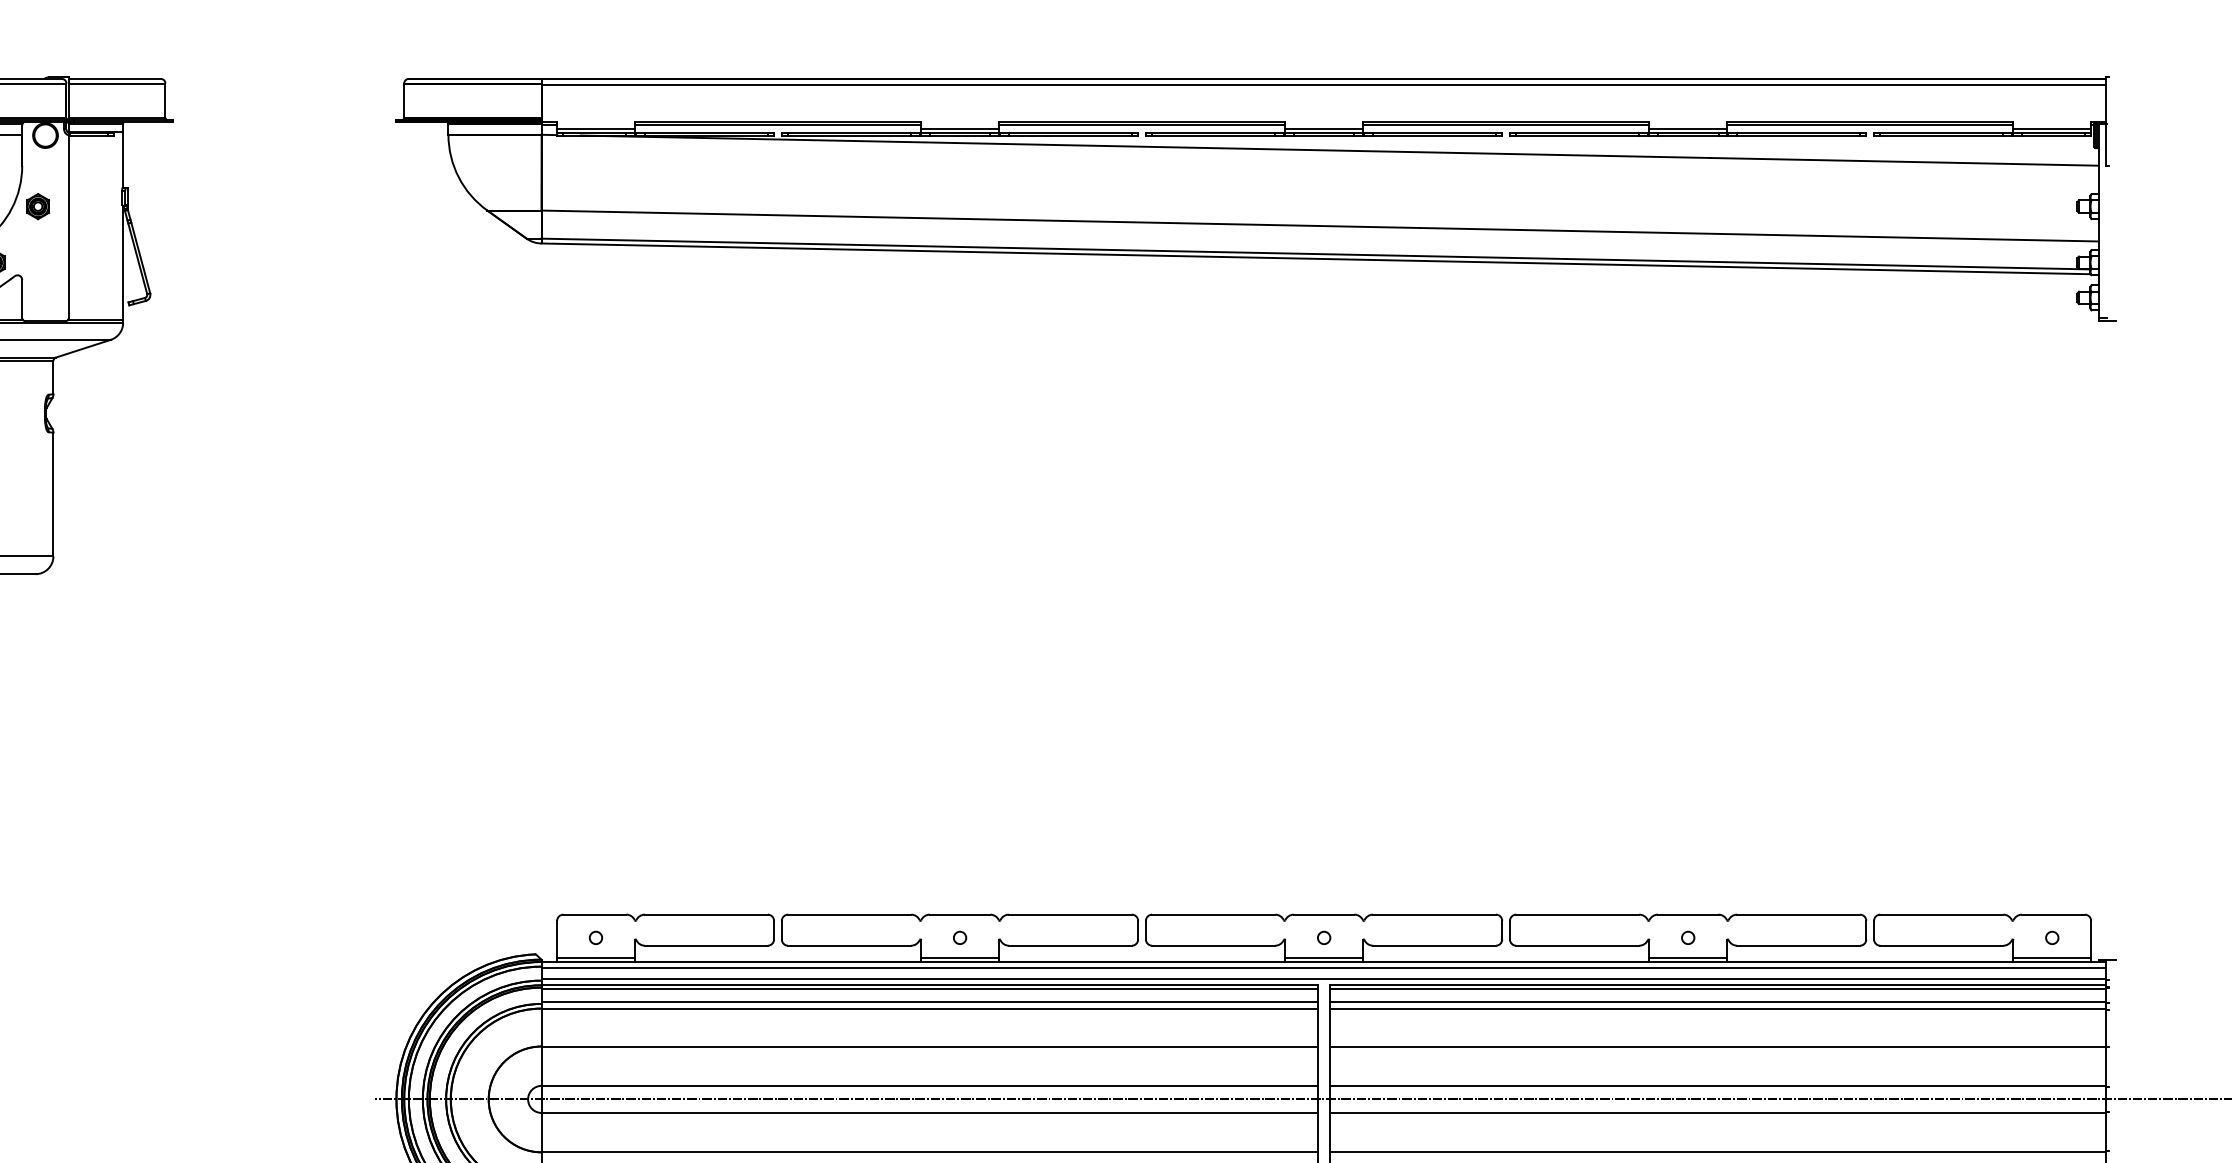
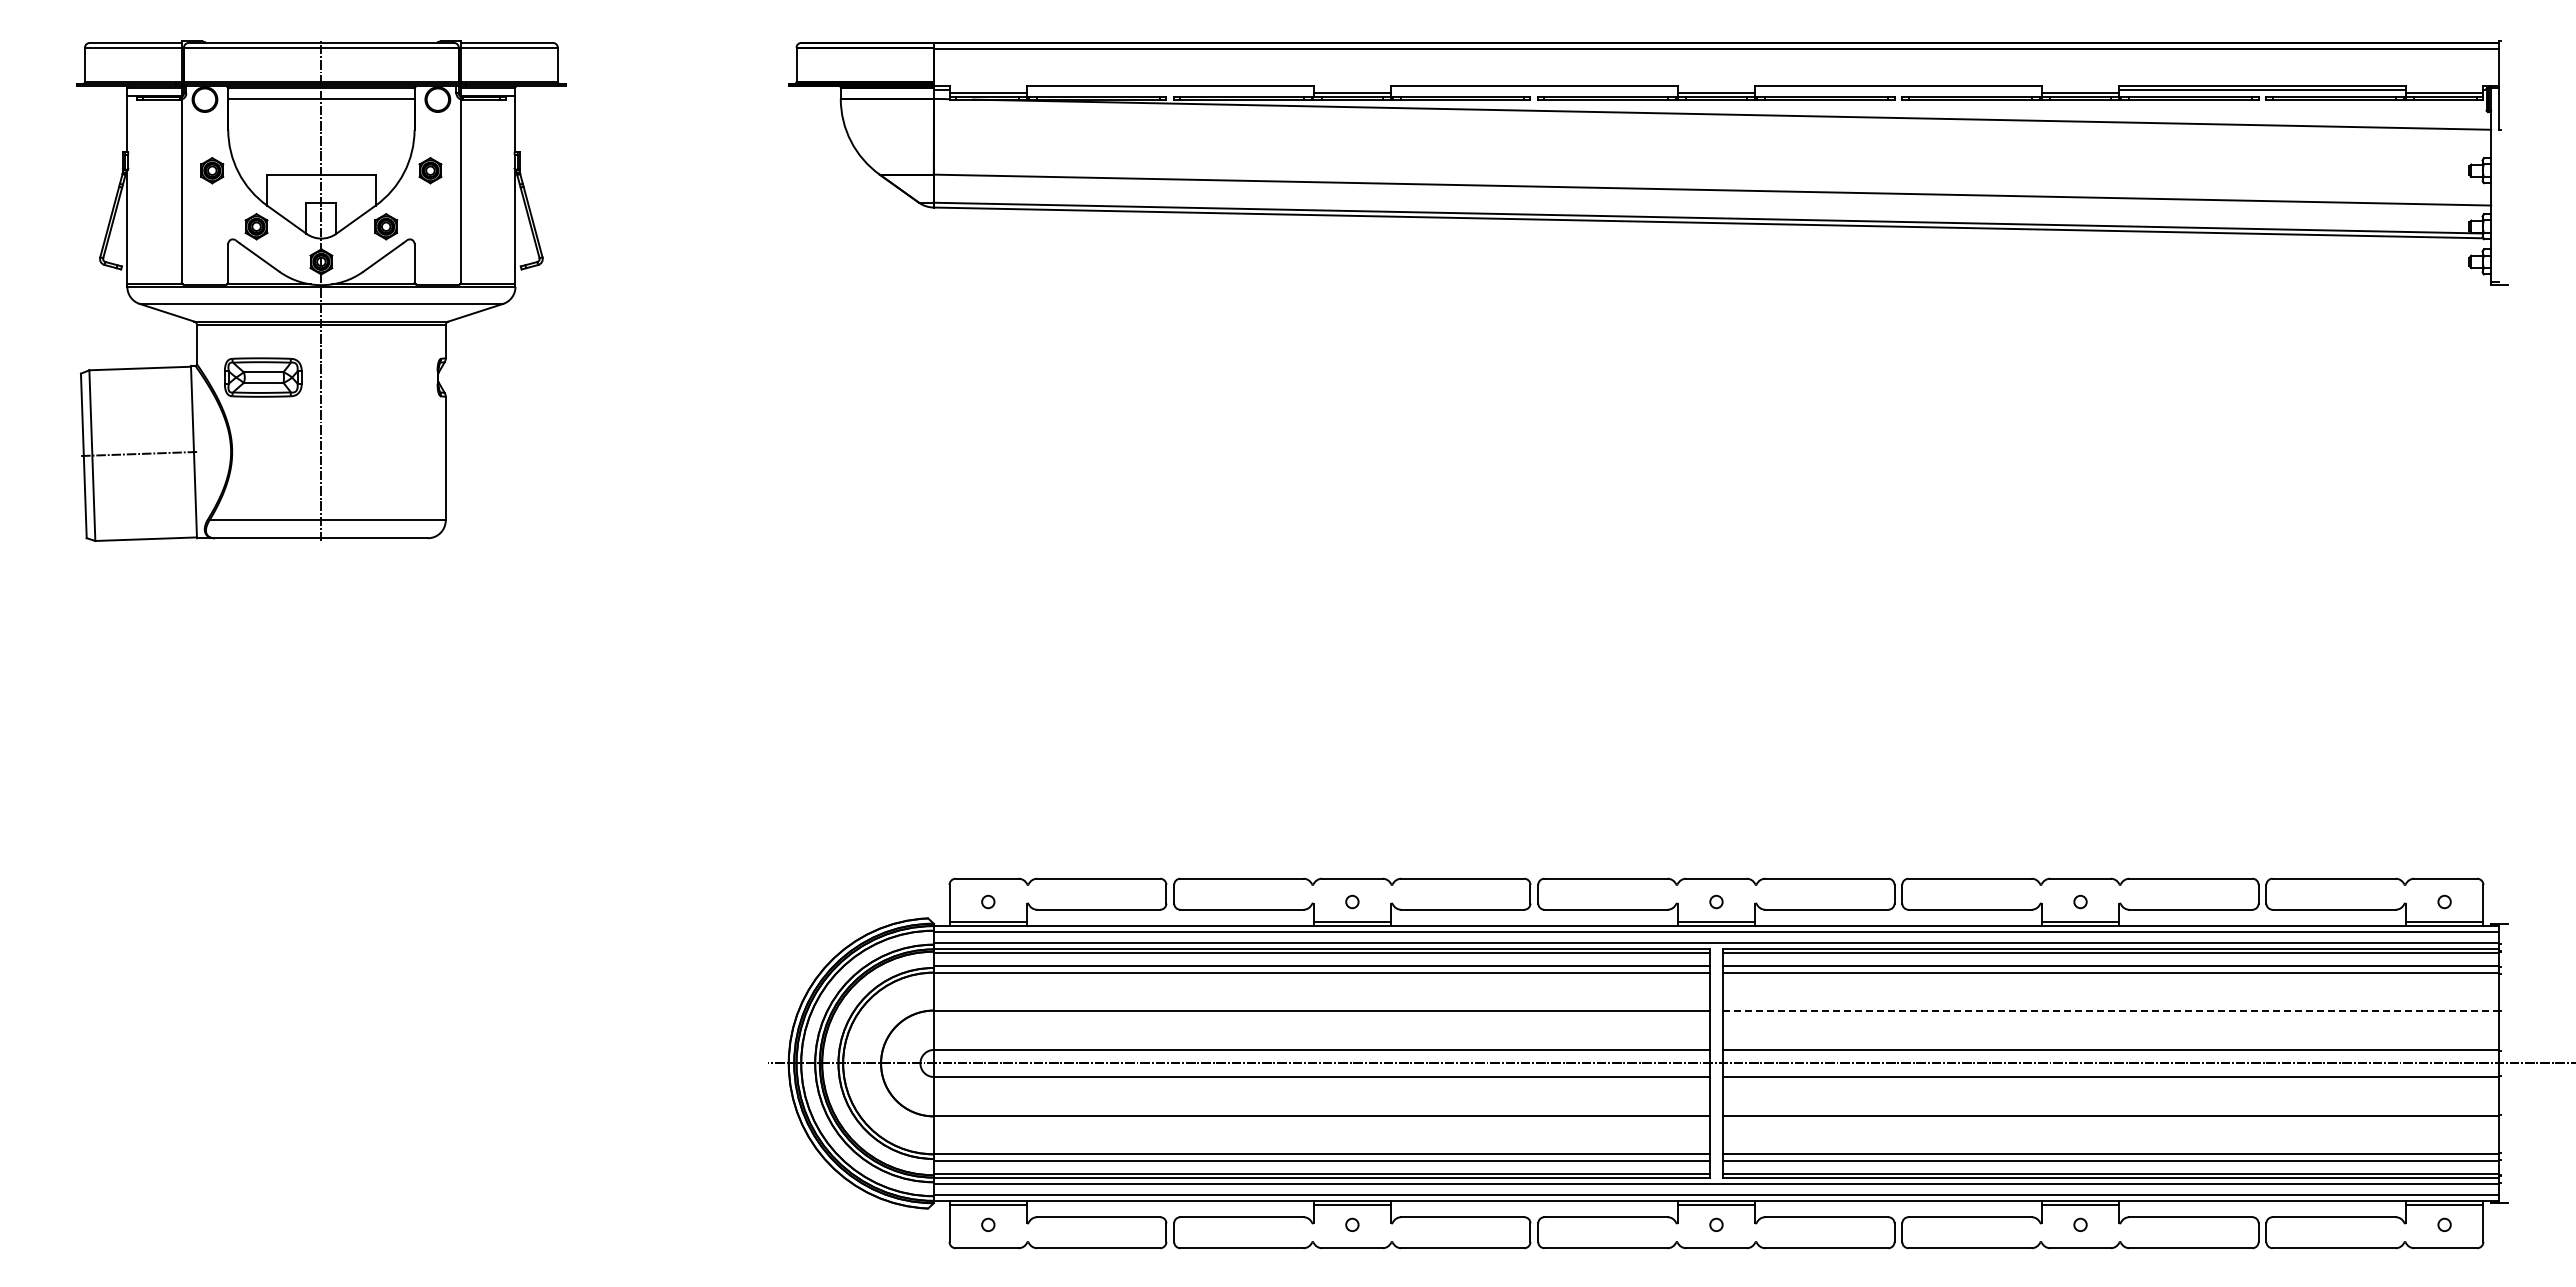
line: (778, 125) -> (1170, 89), removed
line: (1142, 125) -> (1534, 89), removed
line: (1506, 125) -> (1898, 89), removed
line: (1718, 1046) -> (2110, 1010), solid -> dashed

